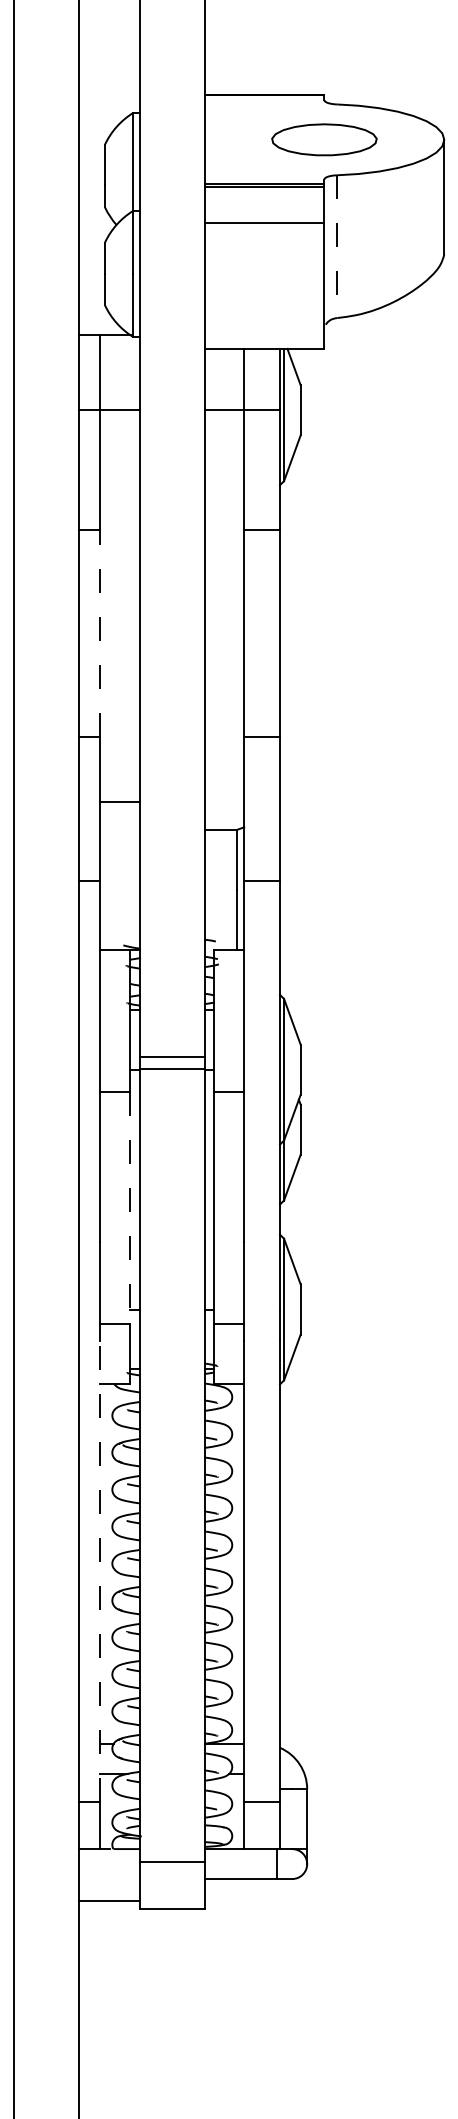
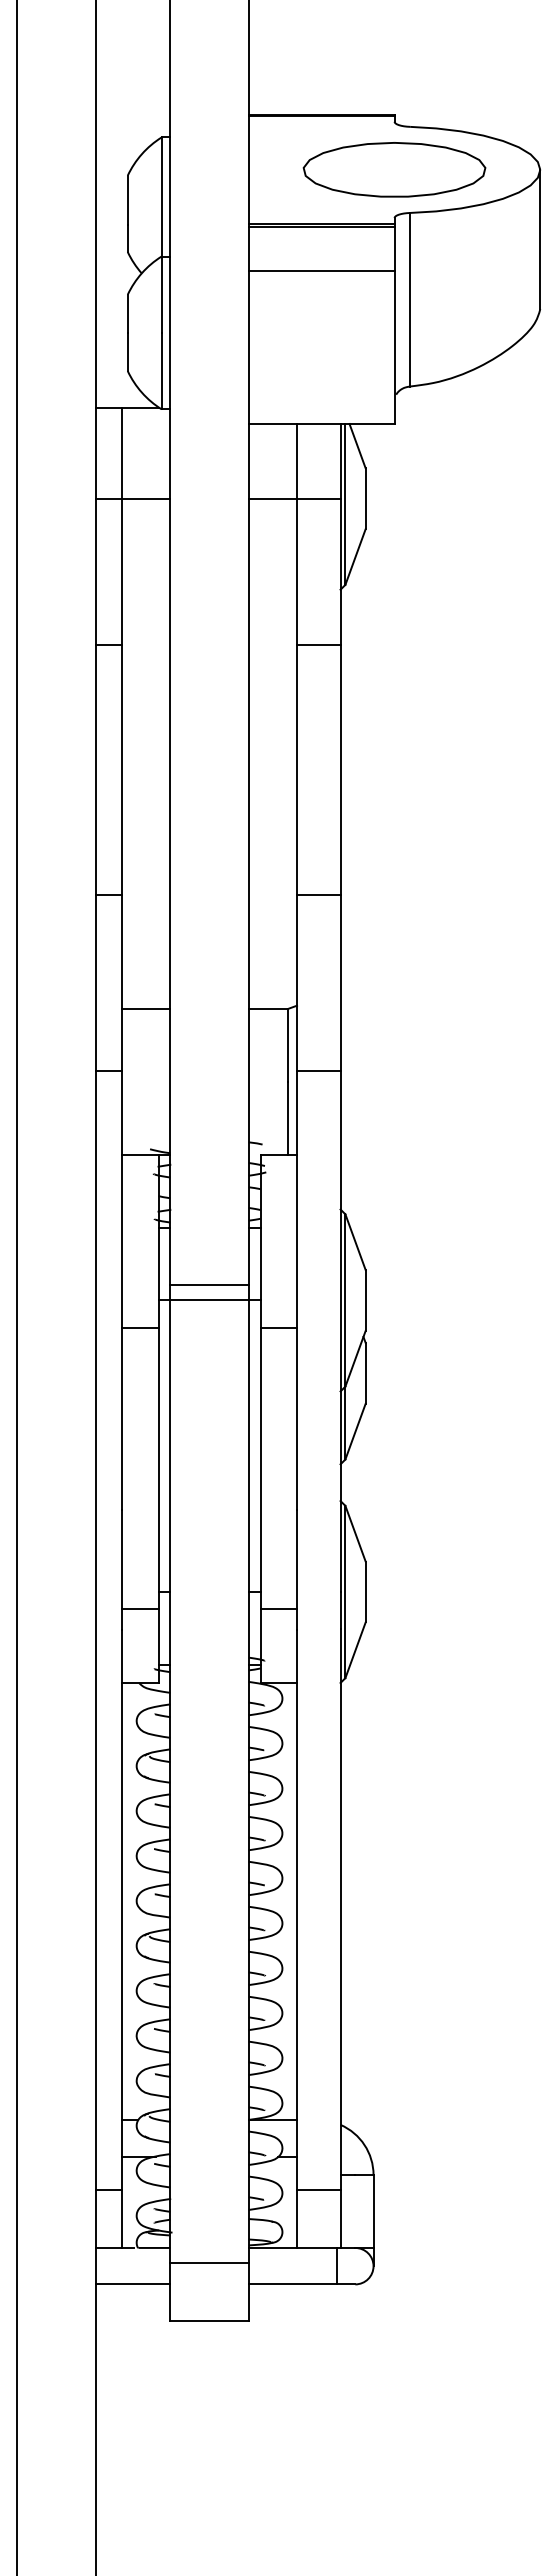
part: (324, 139) -> (394, 169), size x1.43
line: (337, 246) -> (410, 299), dashed -> solid
line: (100, 633) -> (122, 769), dashed -> solid
line: (120, 801) -> (146, 1008), moved
line: (130, 1207) -> (158, 1468), dashed -> solid
line: (100, 1570) -> (122, 1909), dashed -> solid
line: (108, 1901) -> (132, 2284), moved

